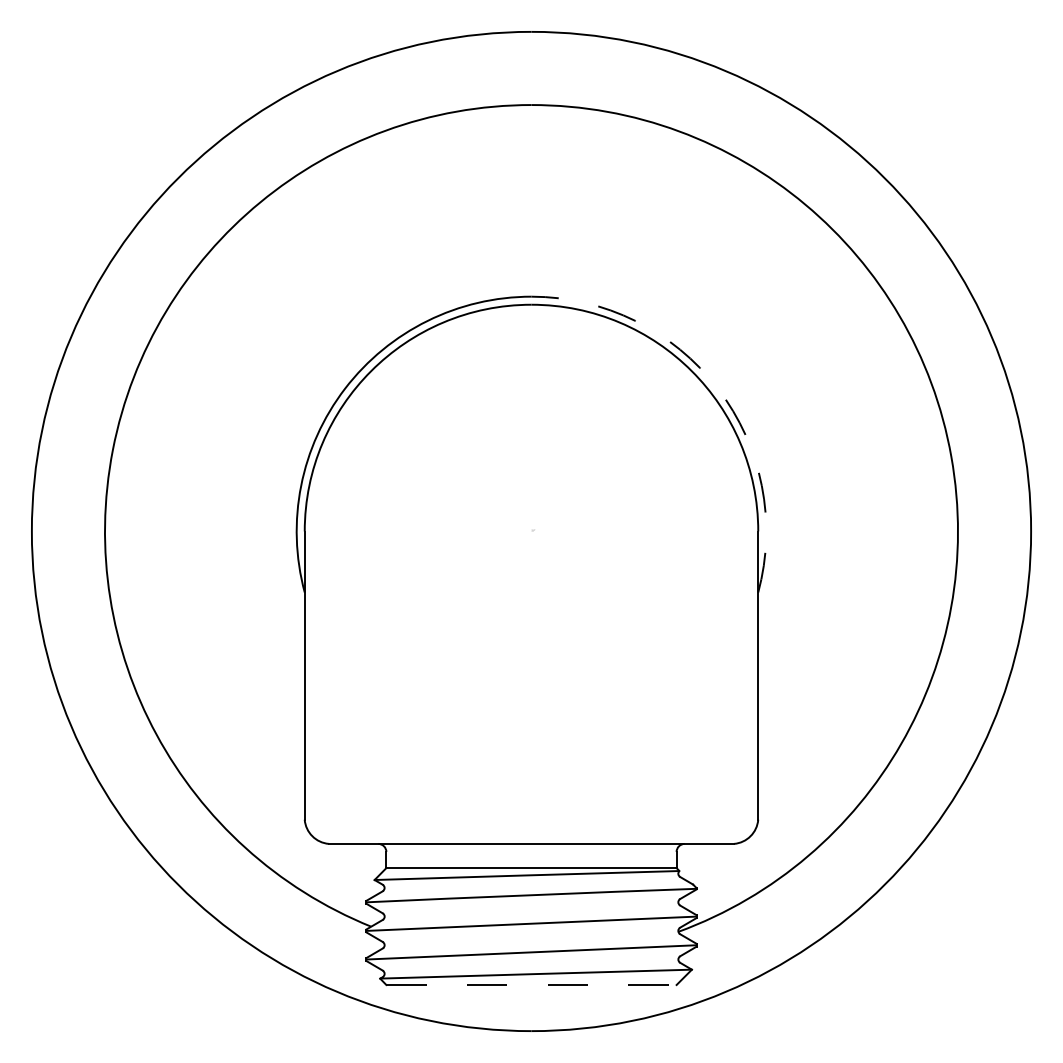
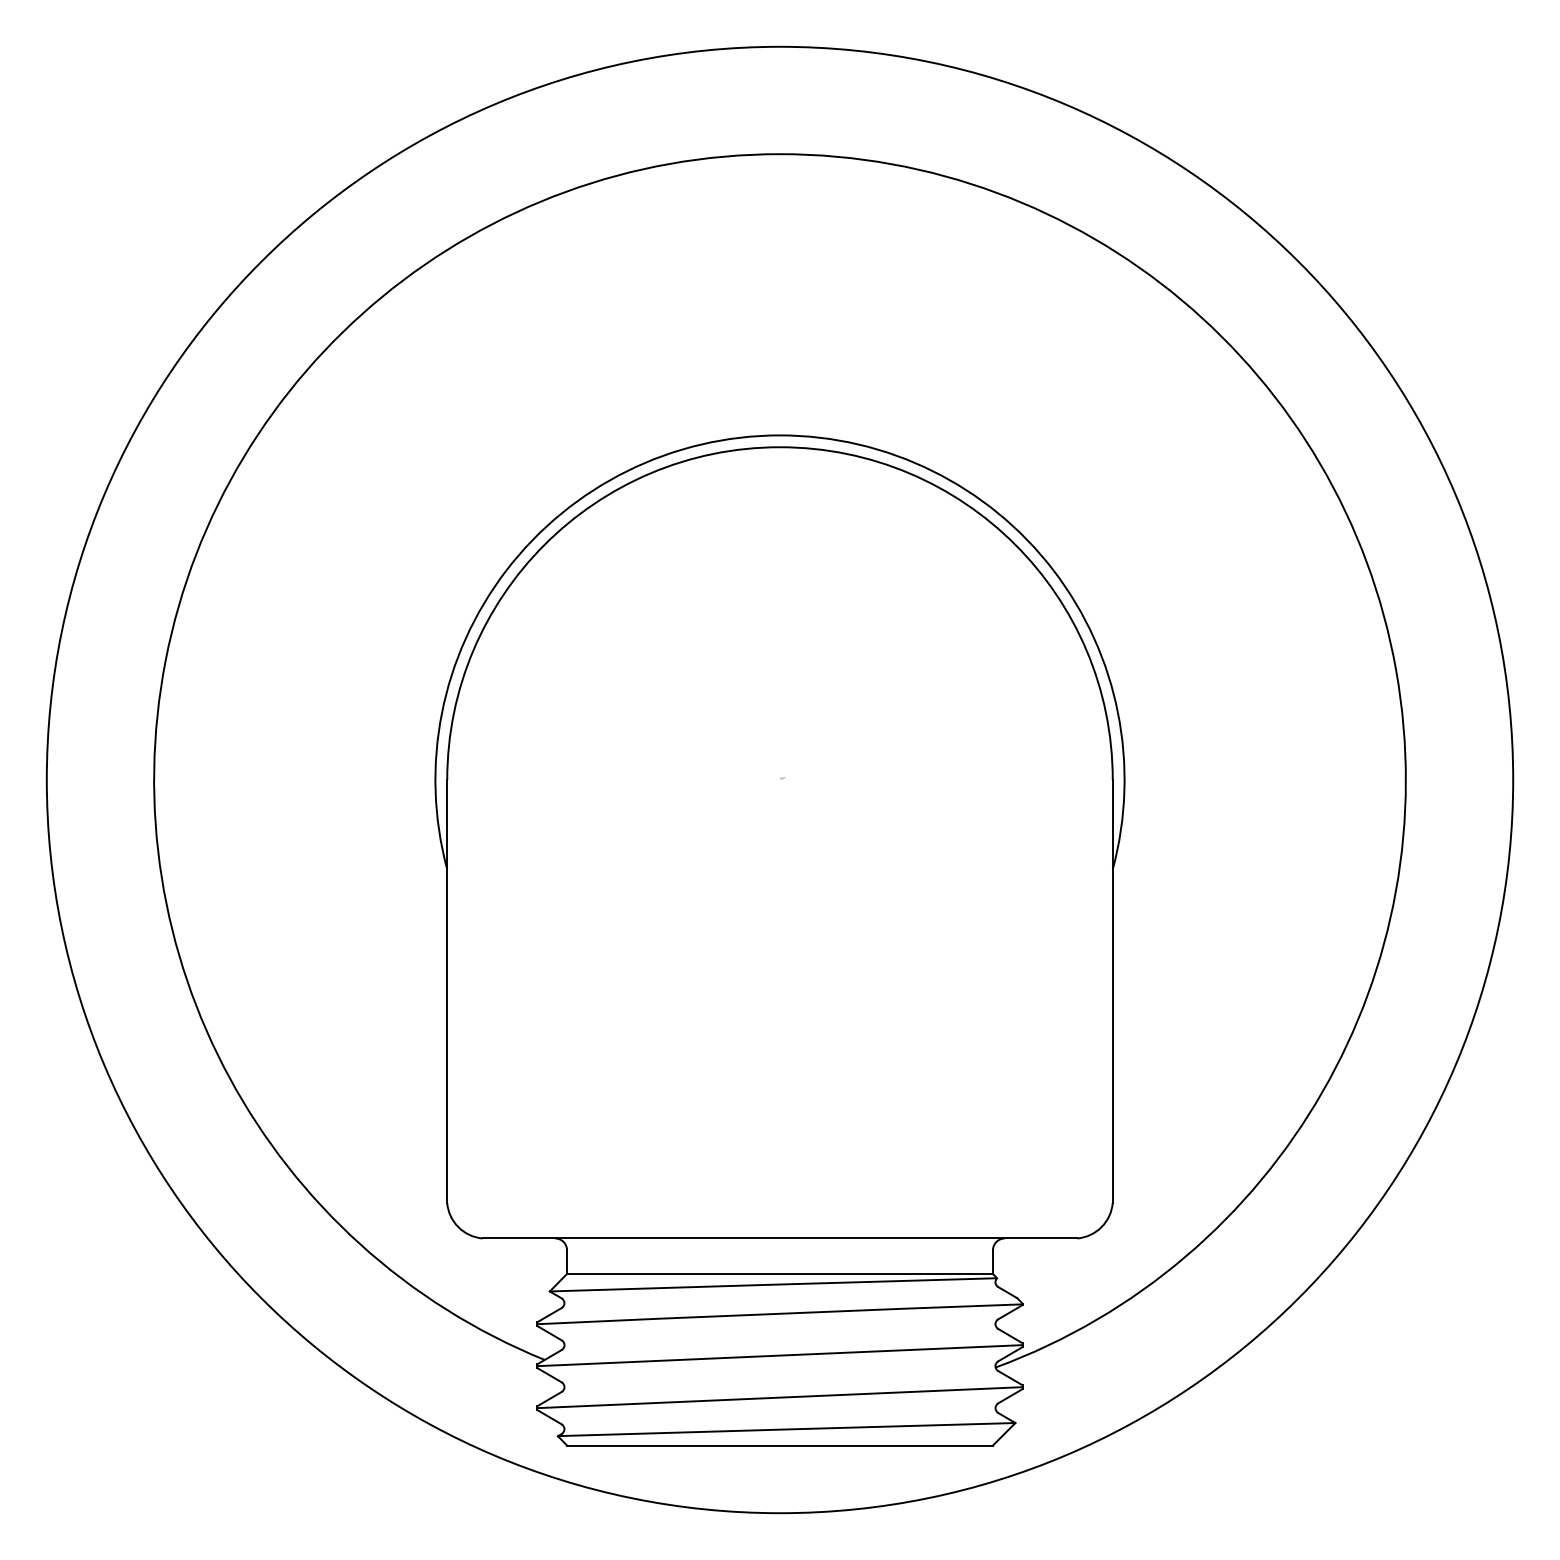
arc: (717, 388) -> (1052, 570), dashed -> solid
line: (532, 985) -> (781, 1446), dashed -> solid

